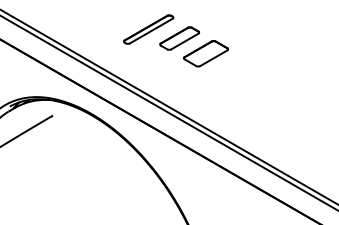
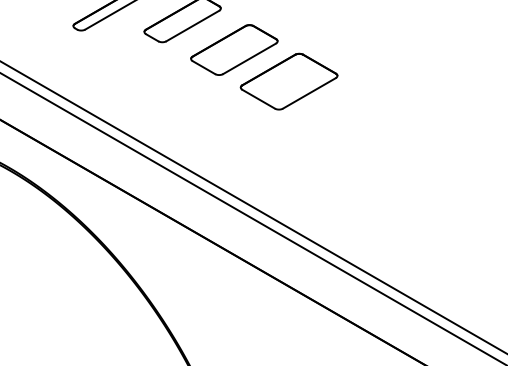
part: (233, 69) -> (288, 80), added

